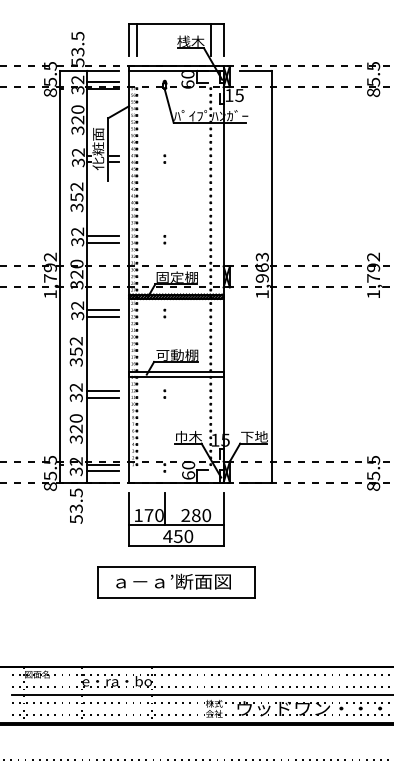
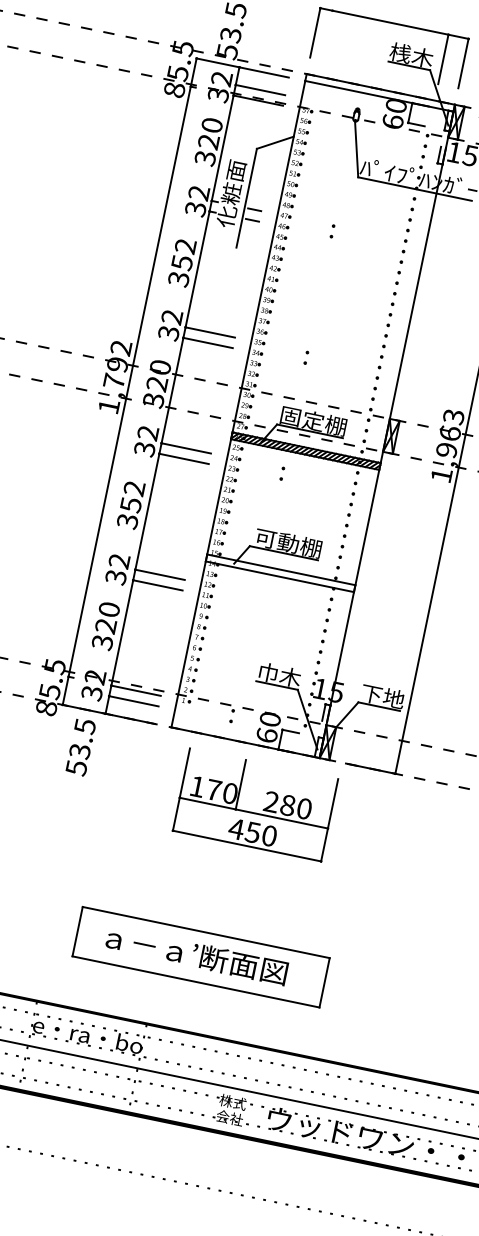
line: (136, 39) -> (326, 34), removed
part: (164, 393) -> (255, 599), removed
part: (176, 519) -> (255, 805), moved
part: (176, 582) -> (201, 957), moved

